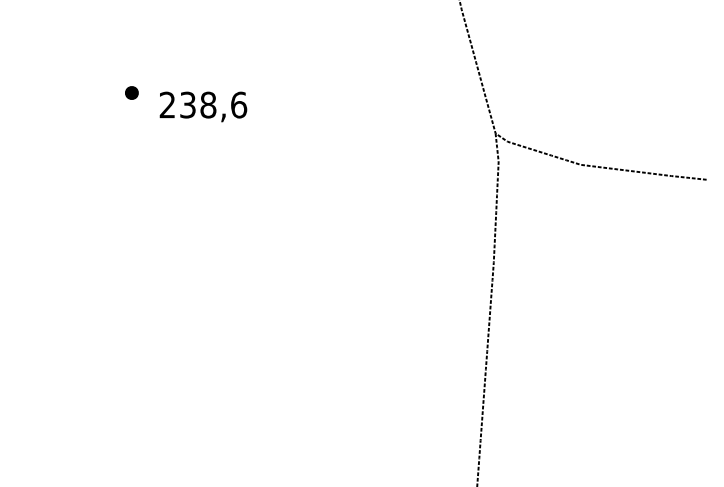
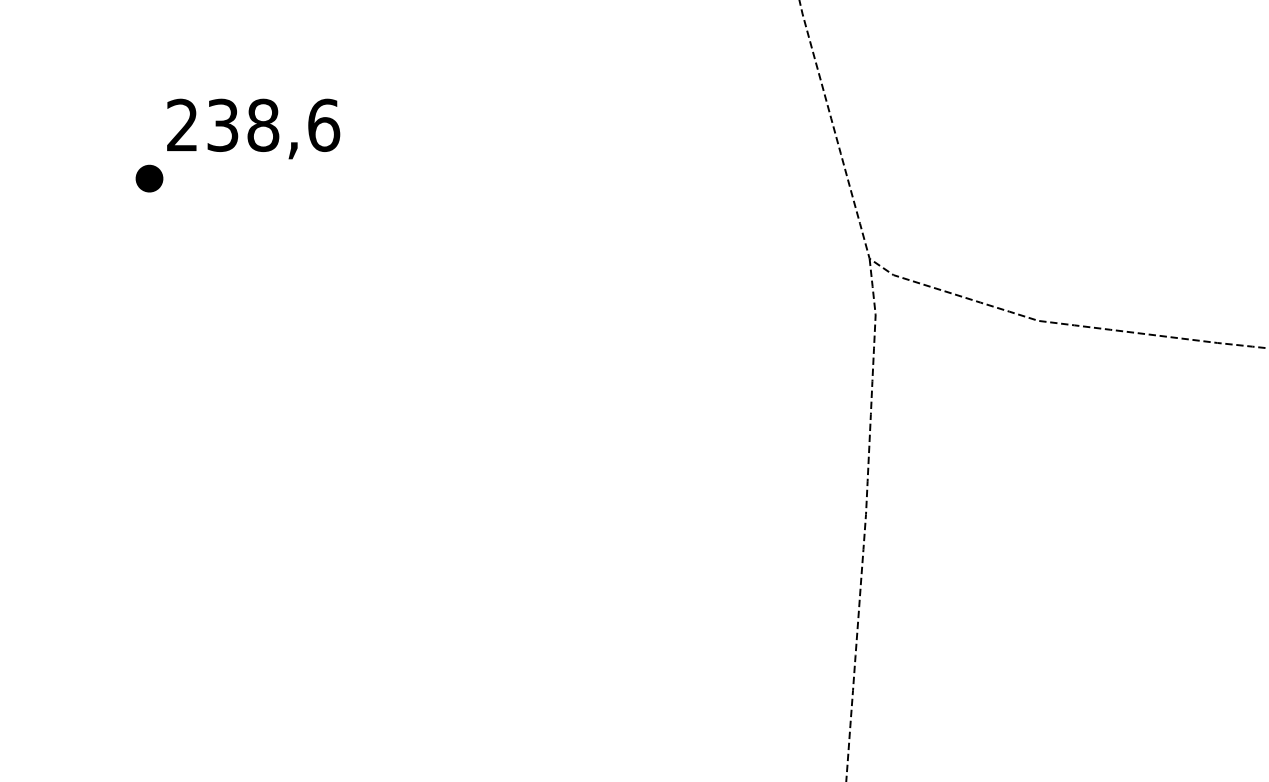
text: (203, 106) -> (253, 128), moved

